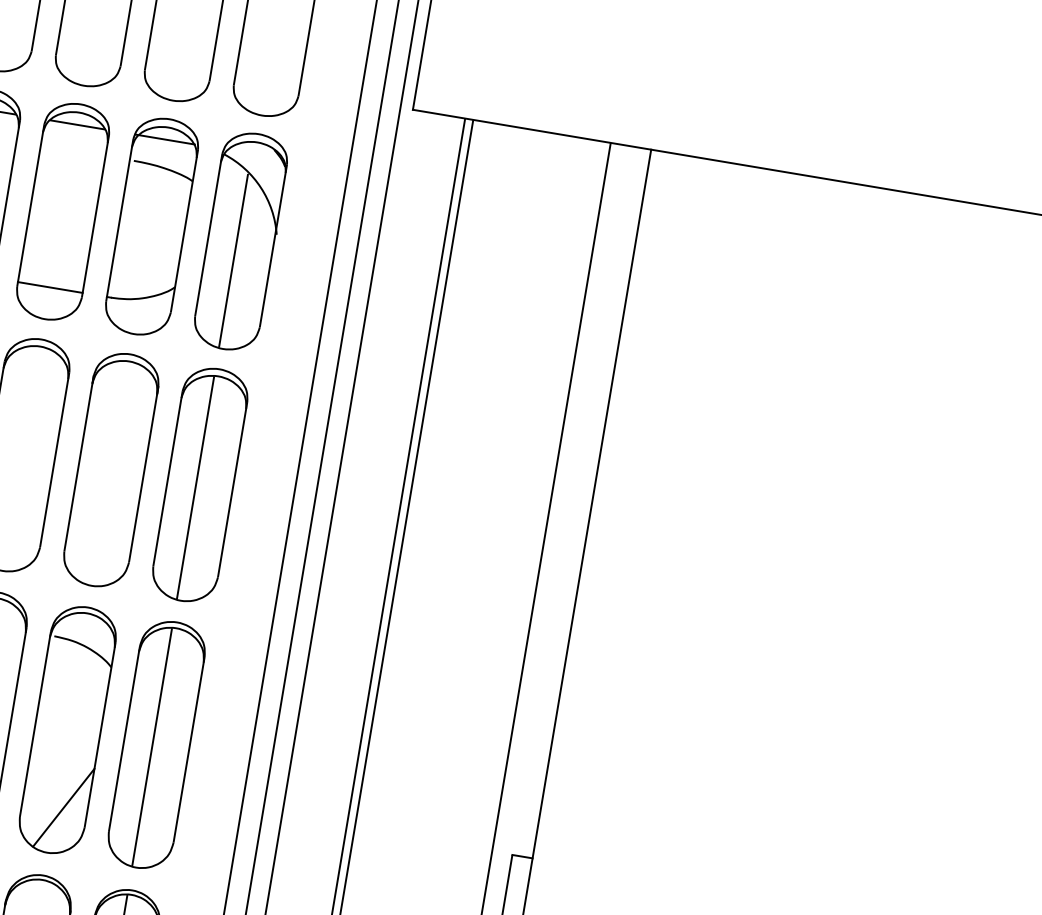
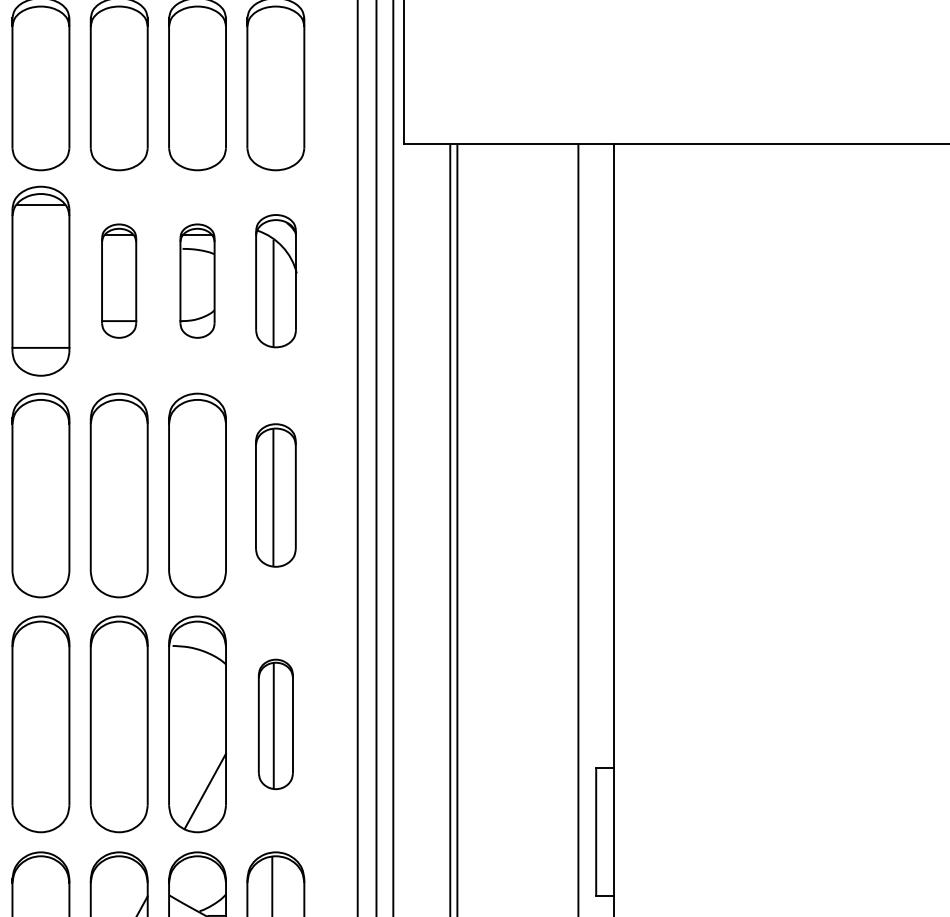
part: (62, 210) -> (118, 280), size x0.6
part: (152, 225) -> (197, 280), size x0.6
part: (241, 240) -> (276, 280), size x0.7
part: (199, 484) -> (275, 495), size x0.7
part: (156, 745) -> (275, 724), size x0.6

